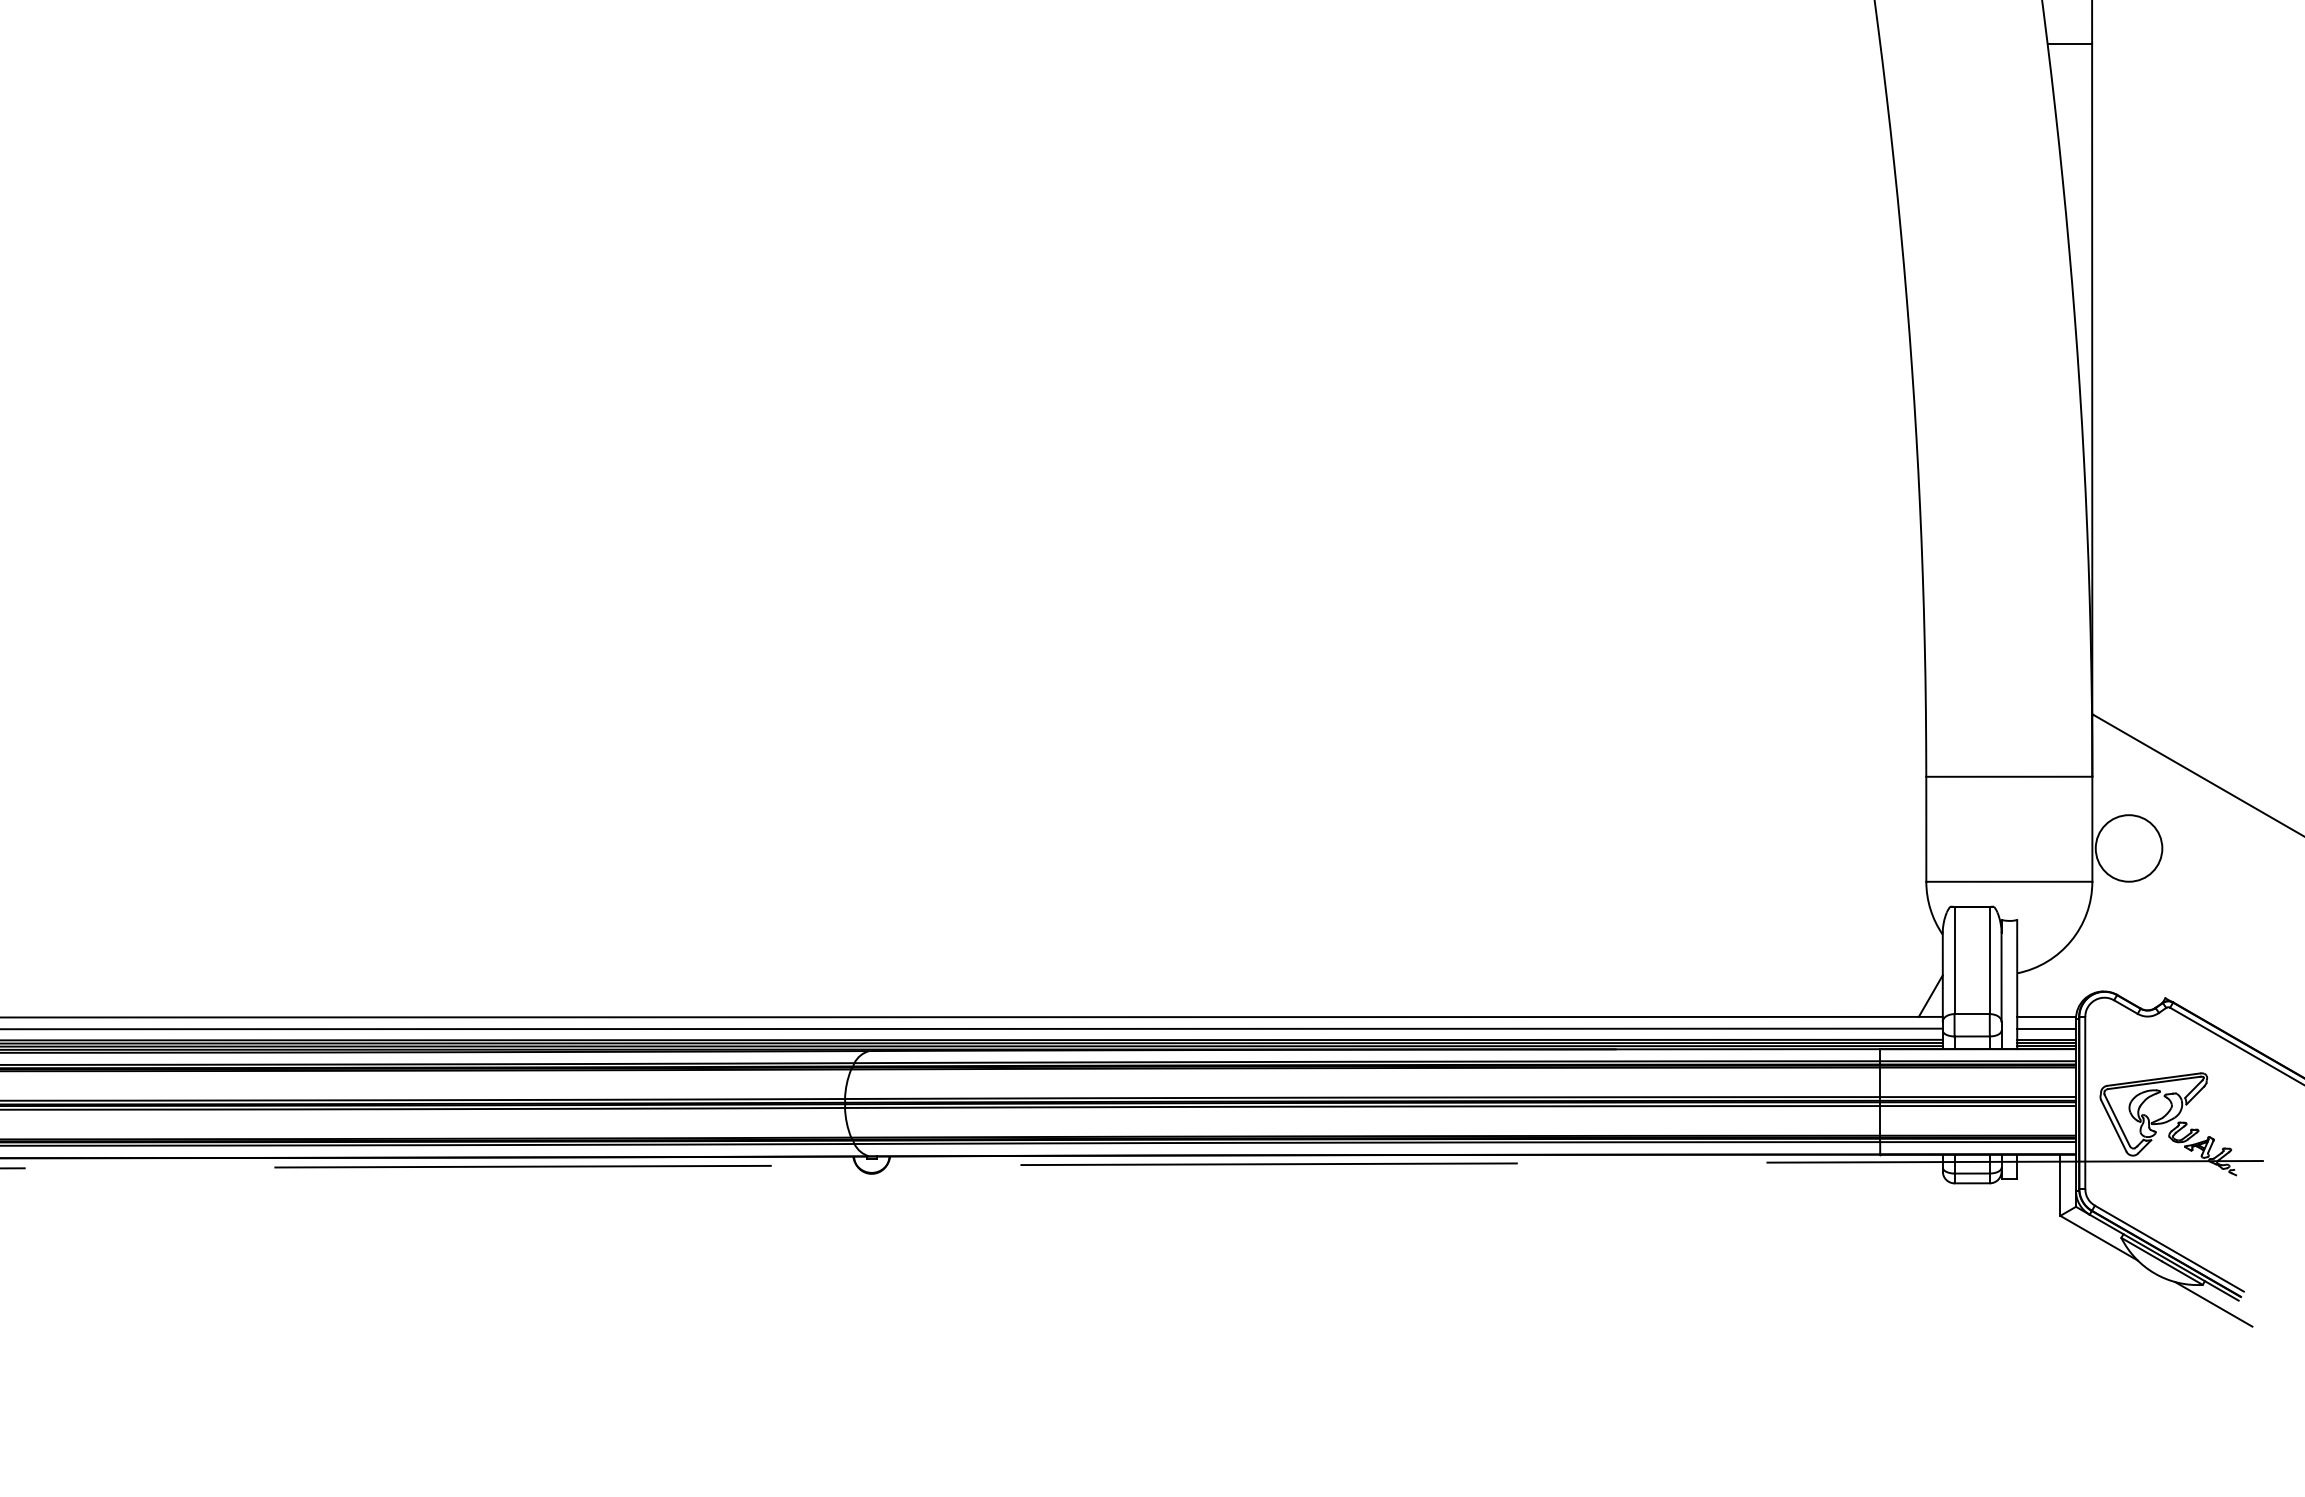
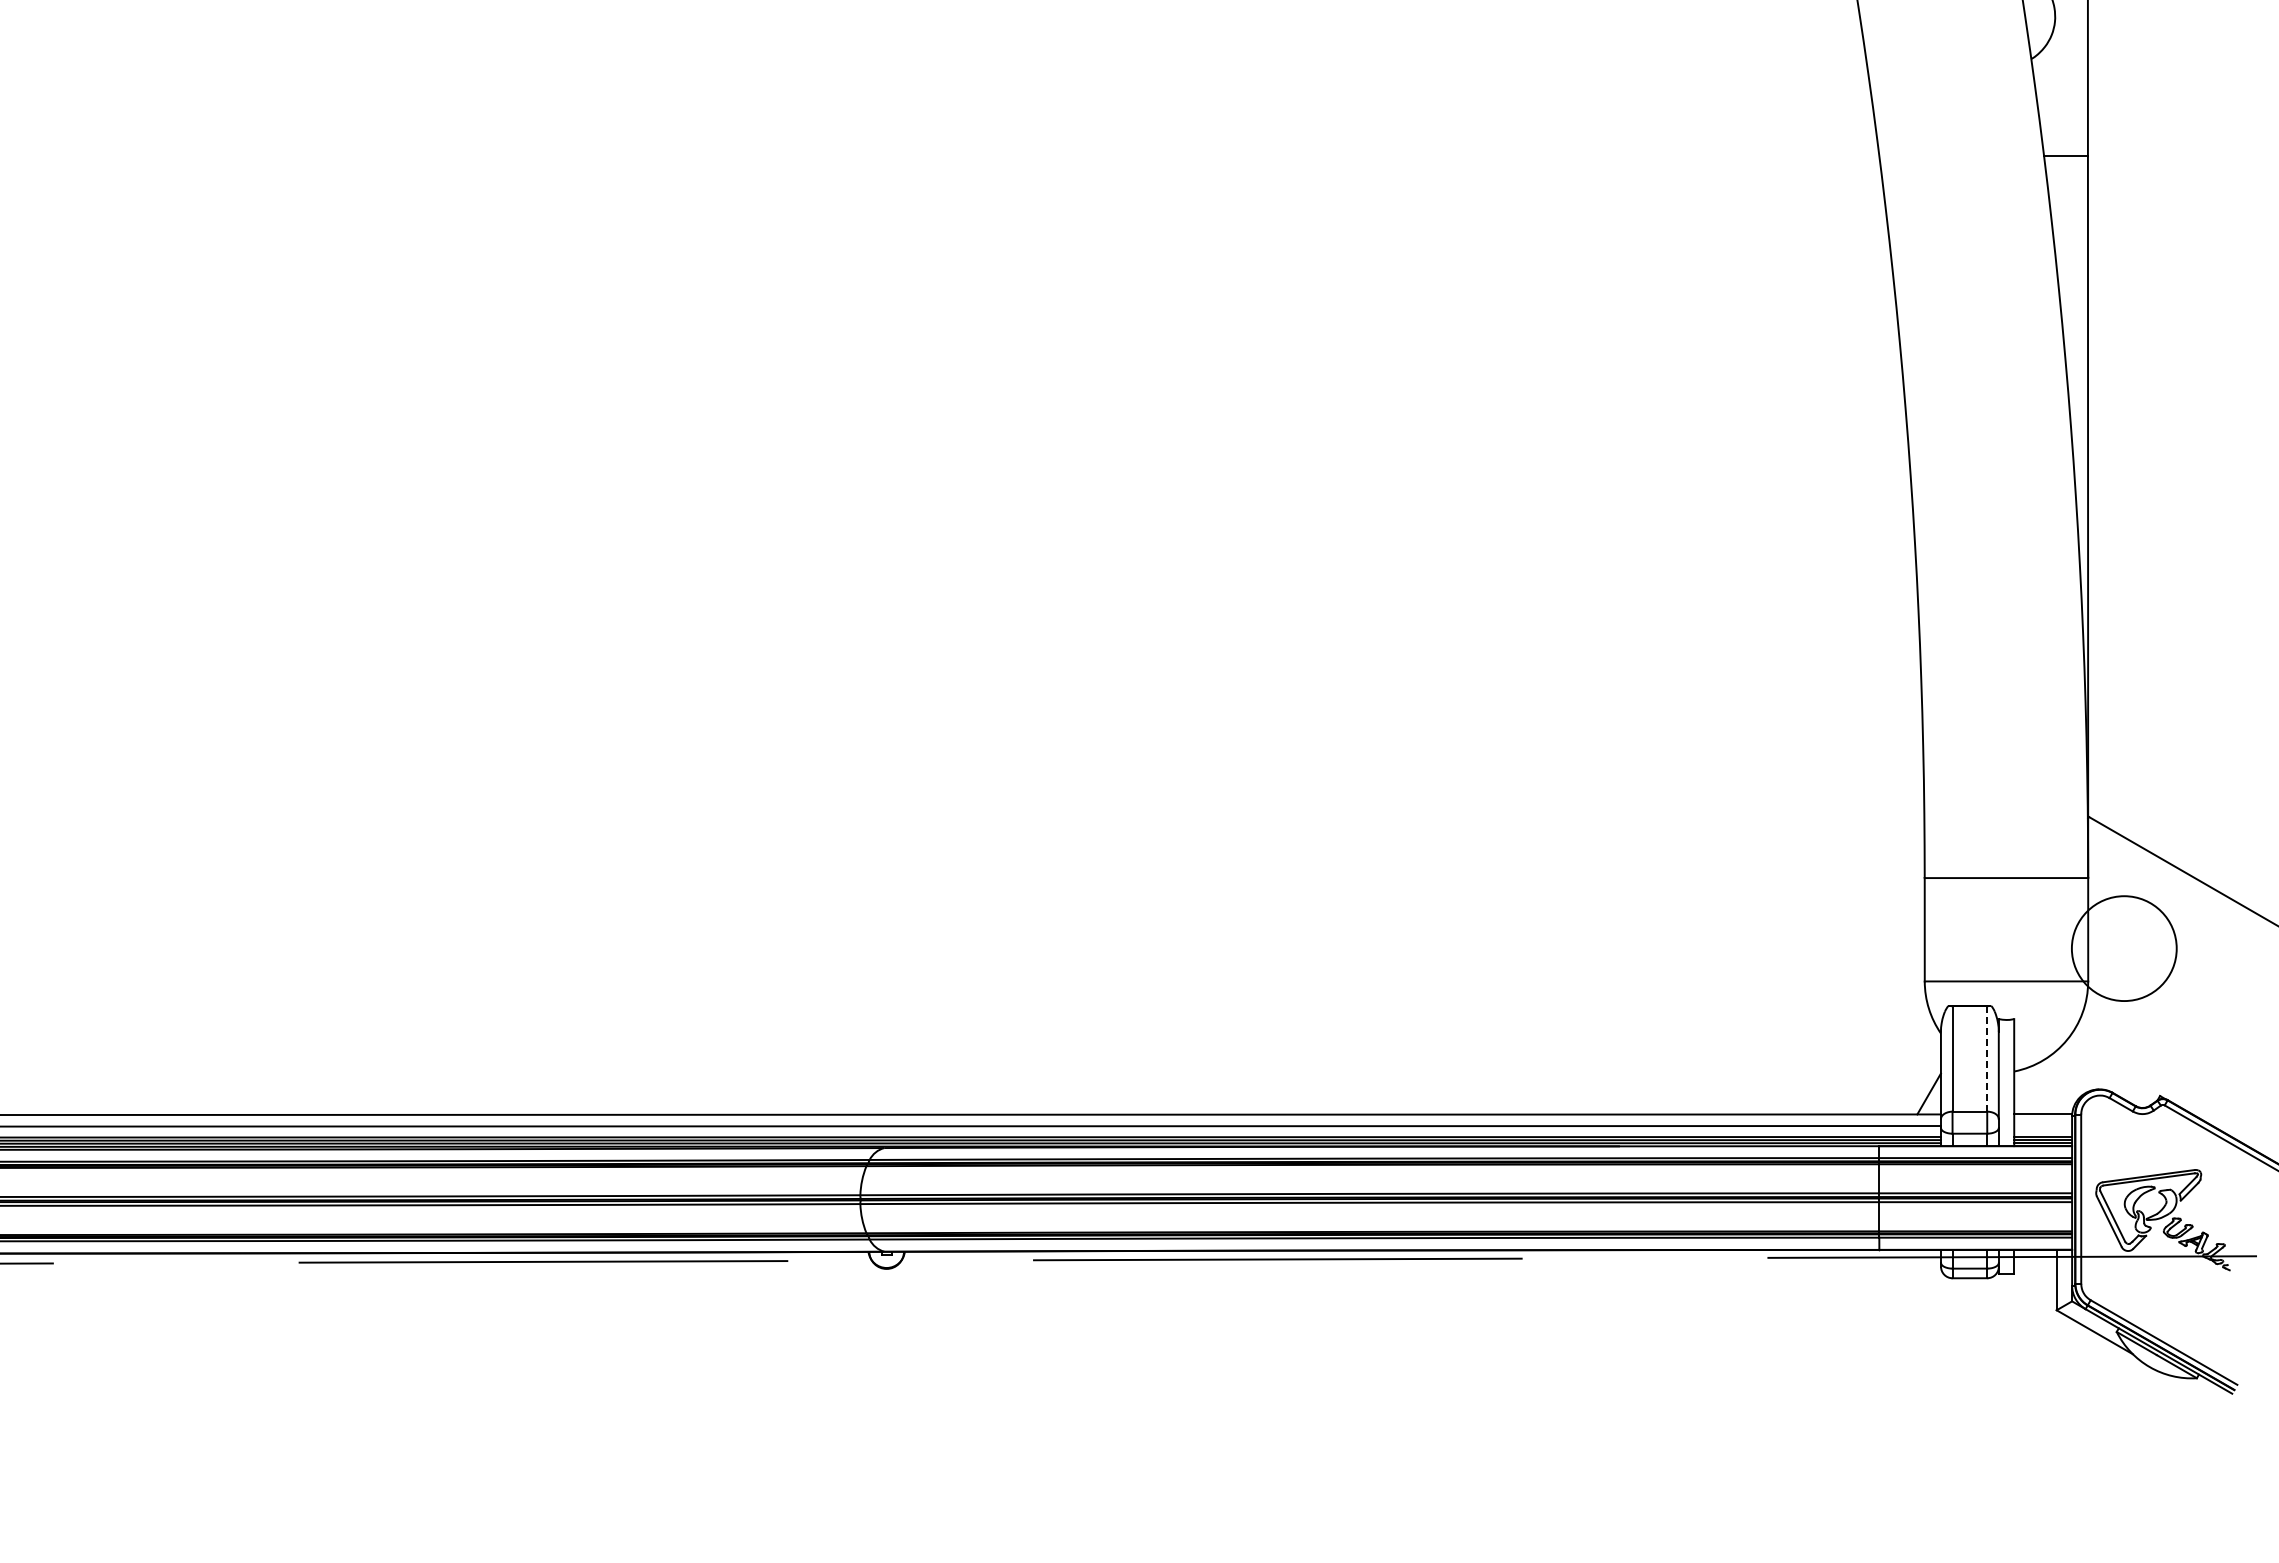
circle: (2129, 848) -> (2124, 948), size x1.6
line: (1990, 961) -> (1987, 1059), solid -> dashed
line: (2046, 1028) -> (2043, 1125), removed
line: (2213, 1304) -> (2207, 1397), removed

